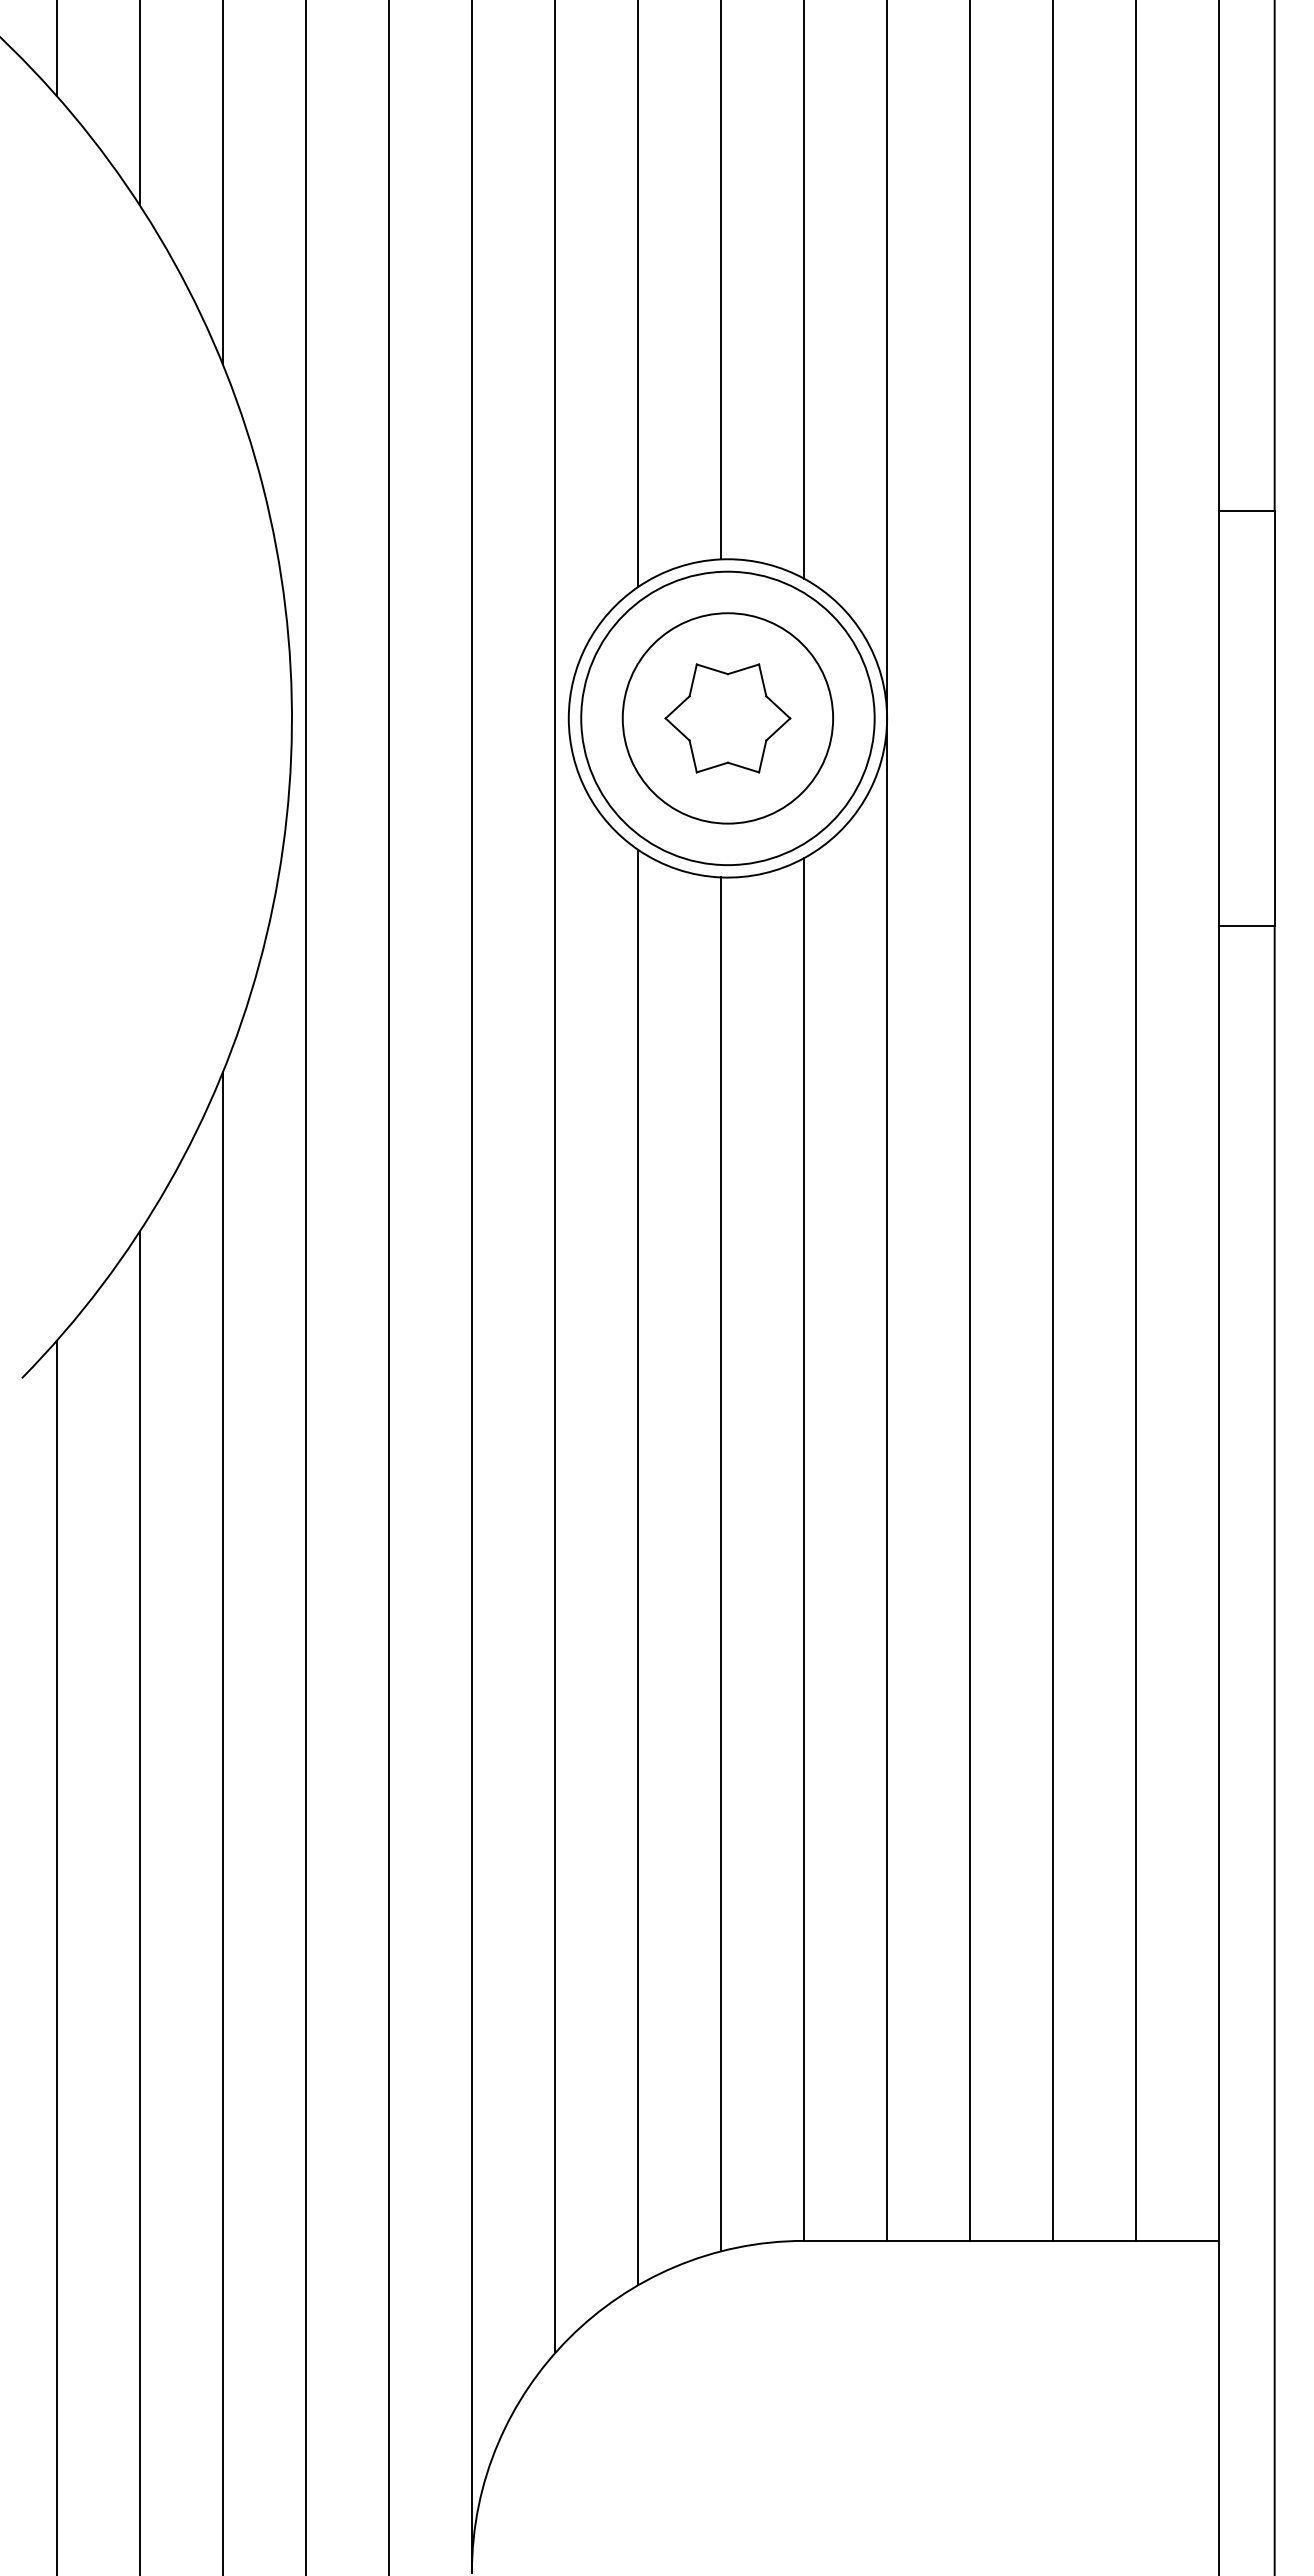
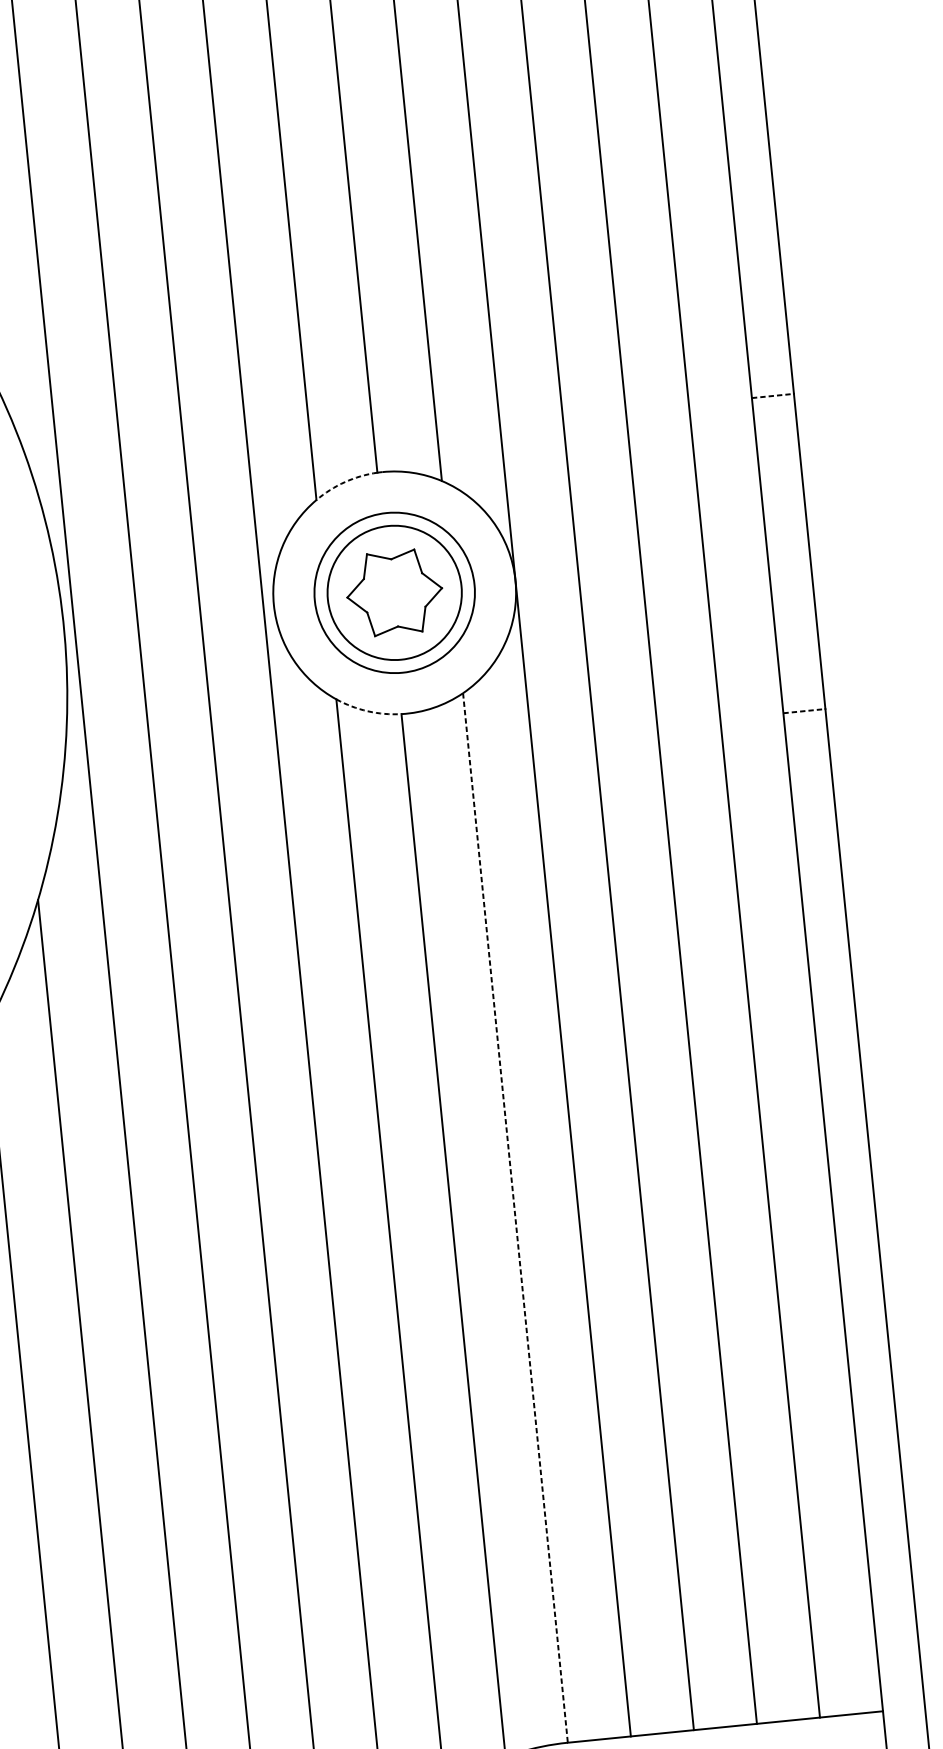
line: (1246, 510) -> (772, 395), solid -> dashed
arc: (677, 567) -> (344, 482), solid -> dashed
circle: (727, 718) -> (394, 592), size x0.6
arc: (677, 869) -> (367, 711), solid -> dashed
line: (1246, 926) -> (804, 711), solid -> dashed
line: (804, 1550) -> (515, 1218), solid -> dashed

